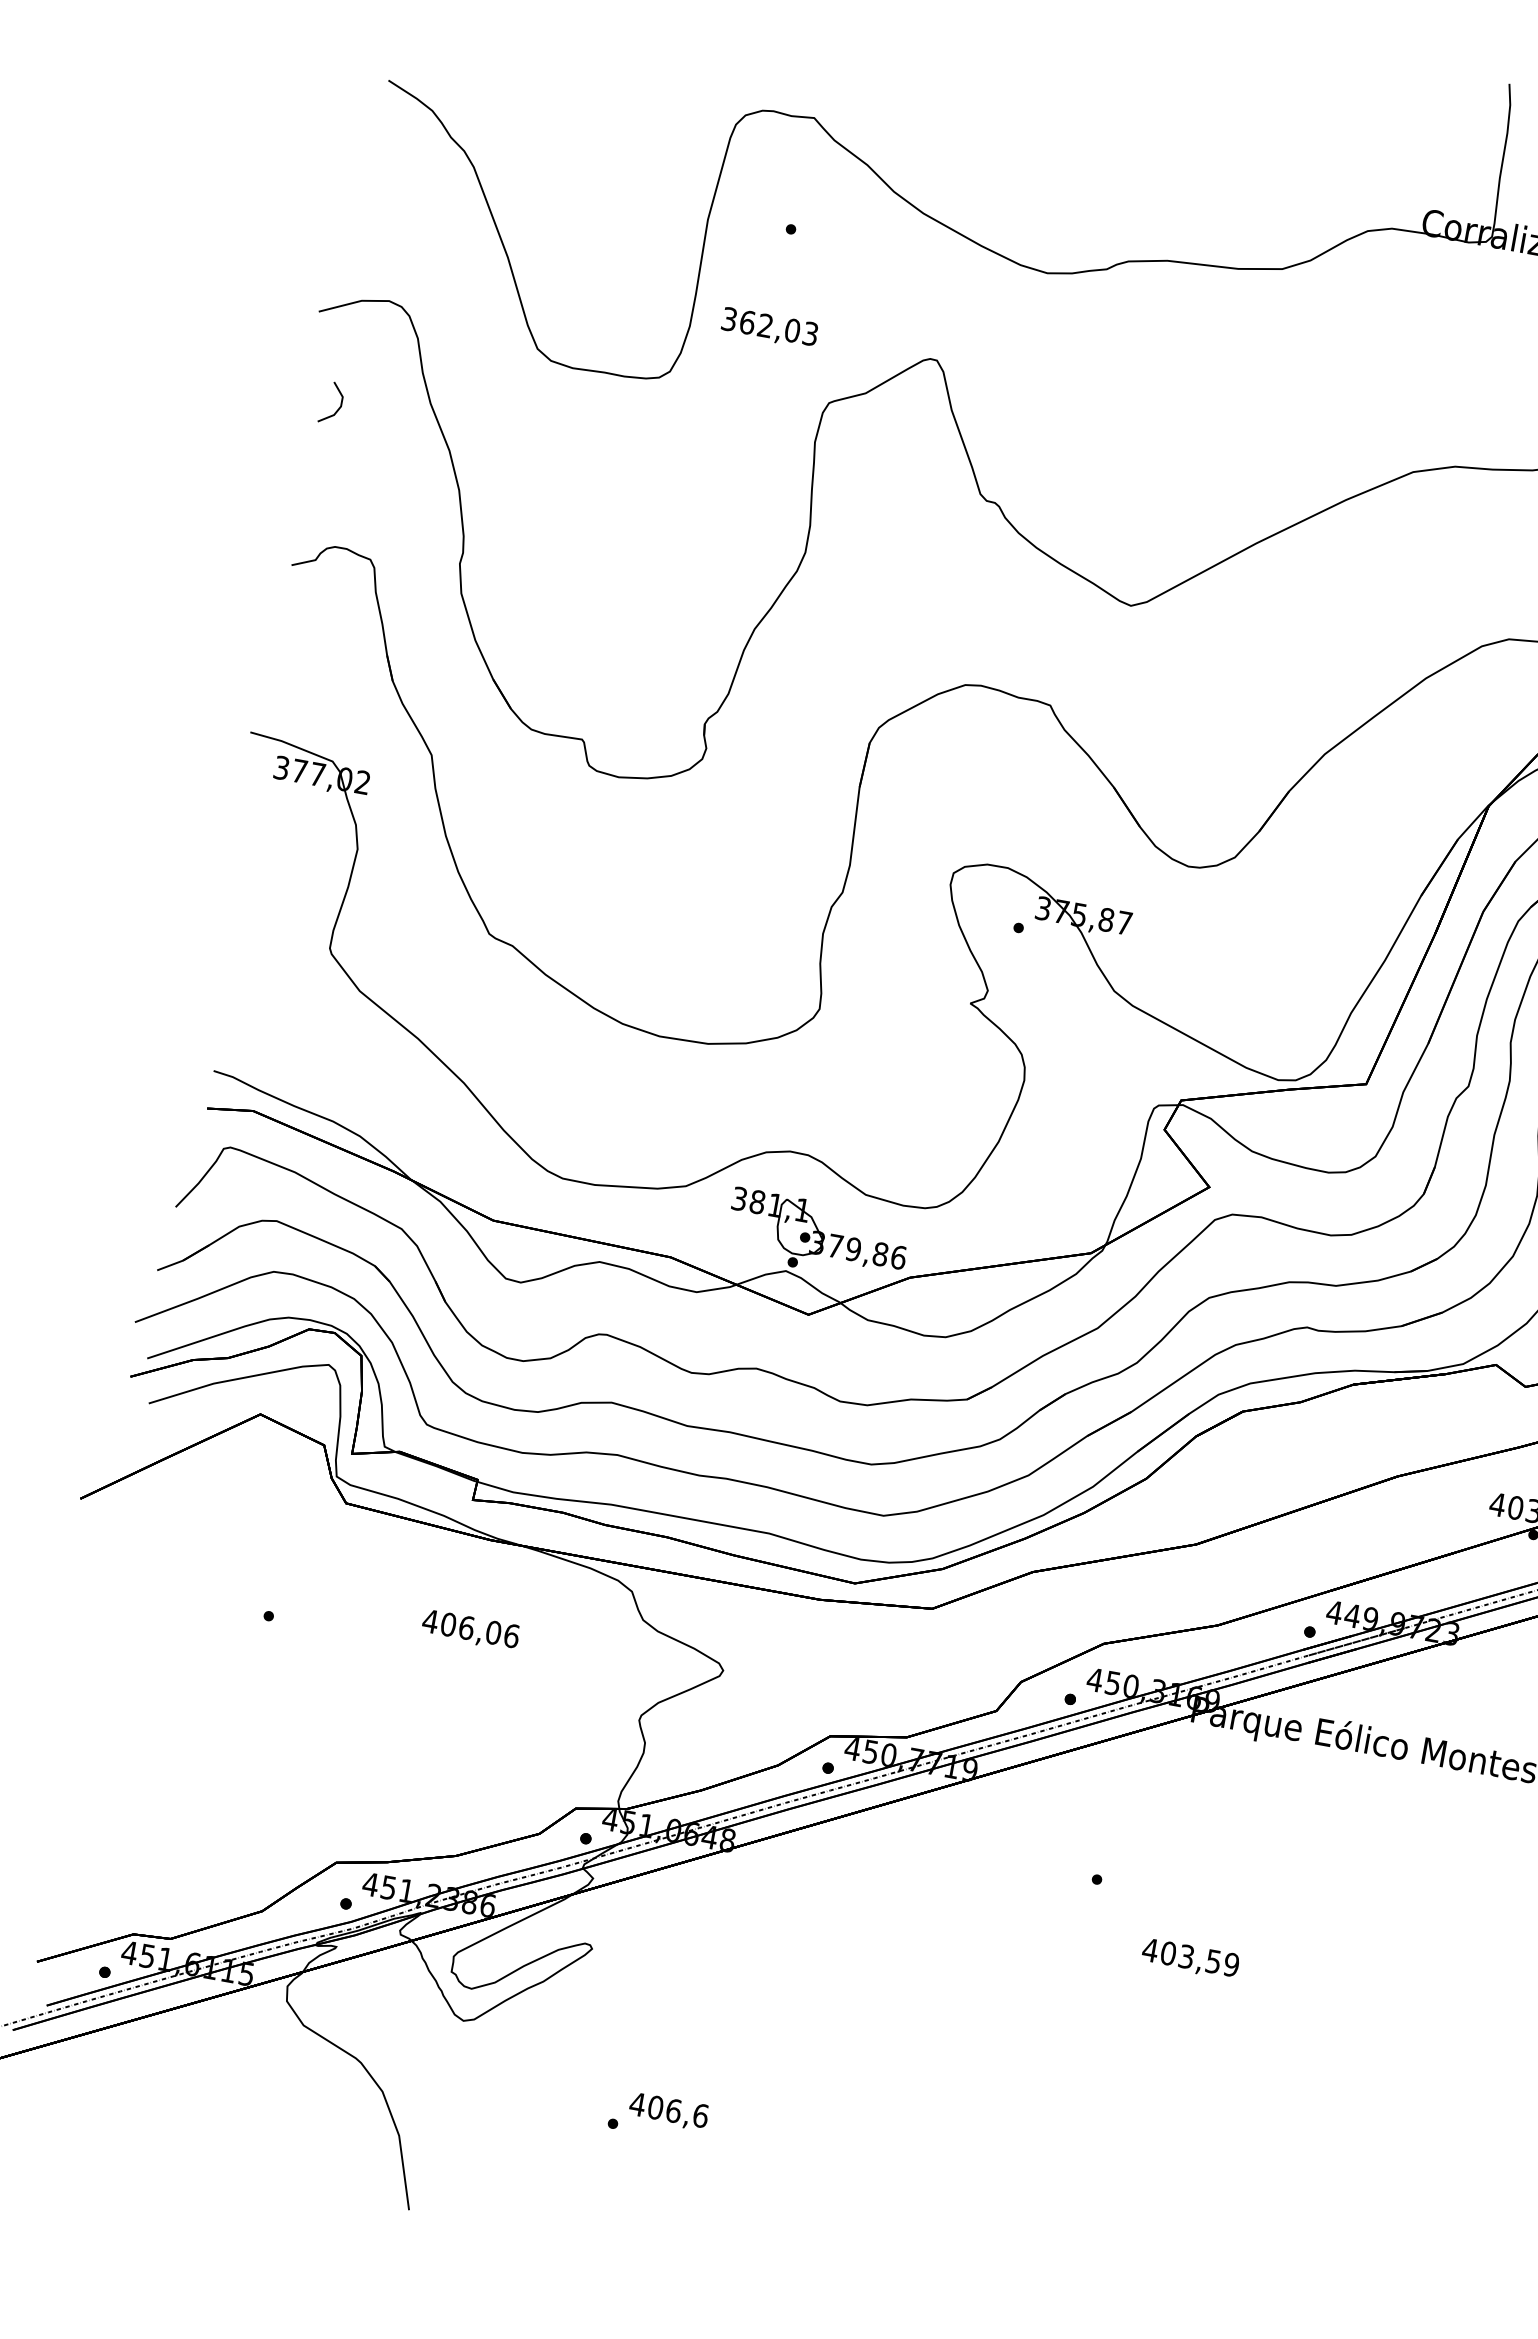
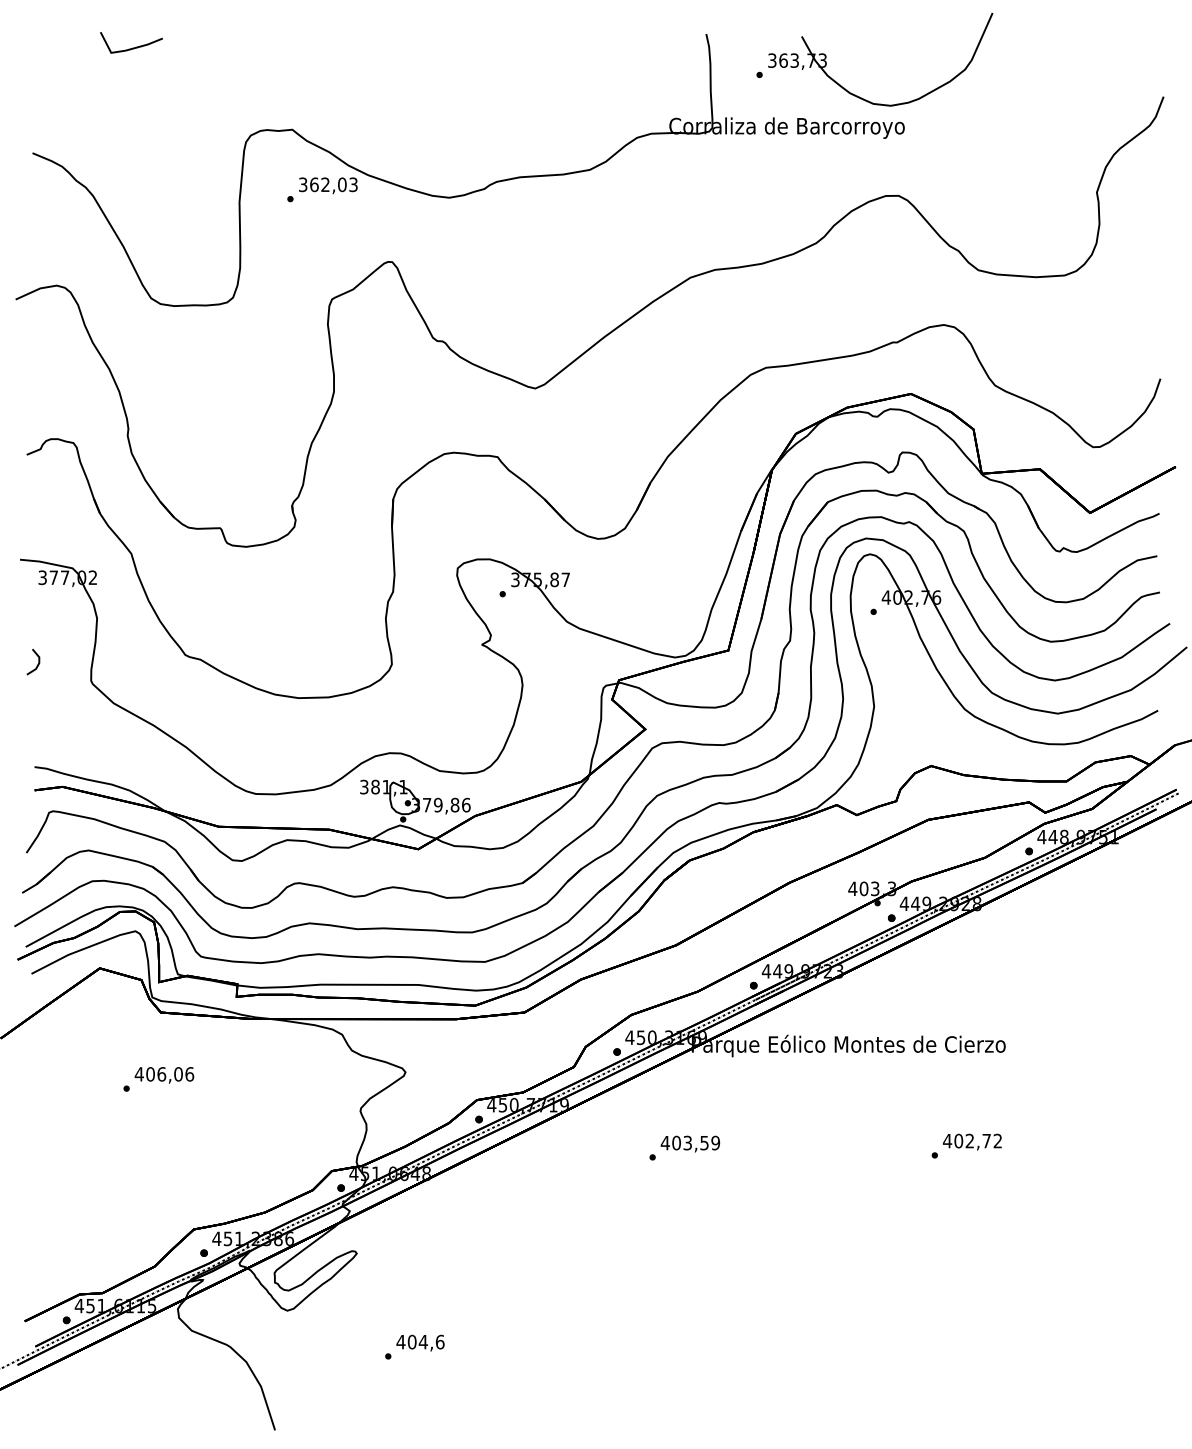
text: (770, 327) -> (328, 185), moved
line: (340, 403) -> (38, 661), moved
text: (470, 1630) -> (164, 1075), moved
text: (1190, 1958) -> (690, 1143), moved
text: (672, 2109) -> (422, 1341), 406,6 -> 404,6

